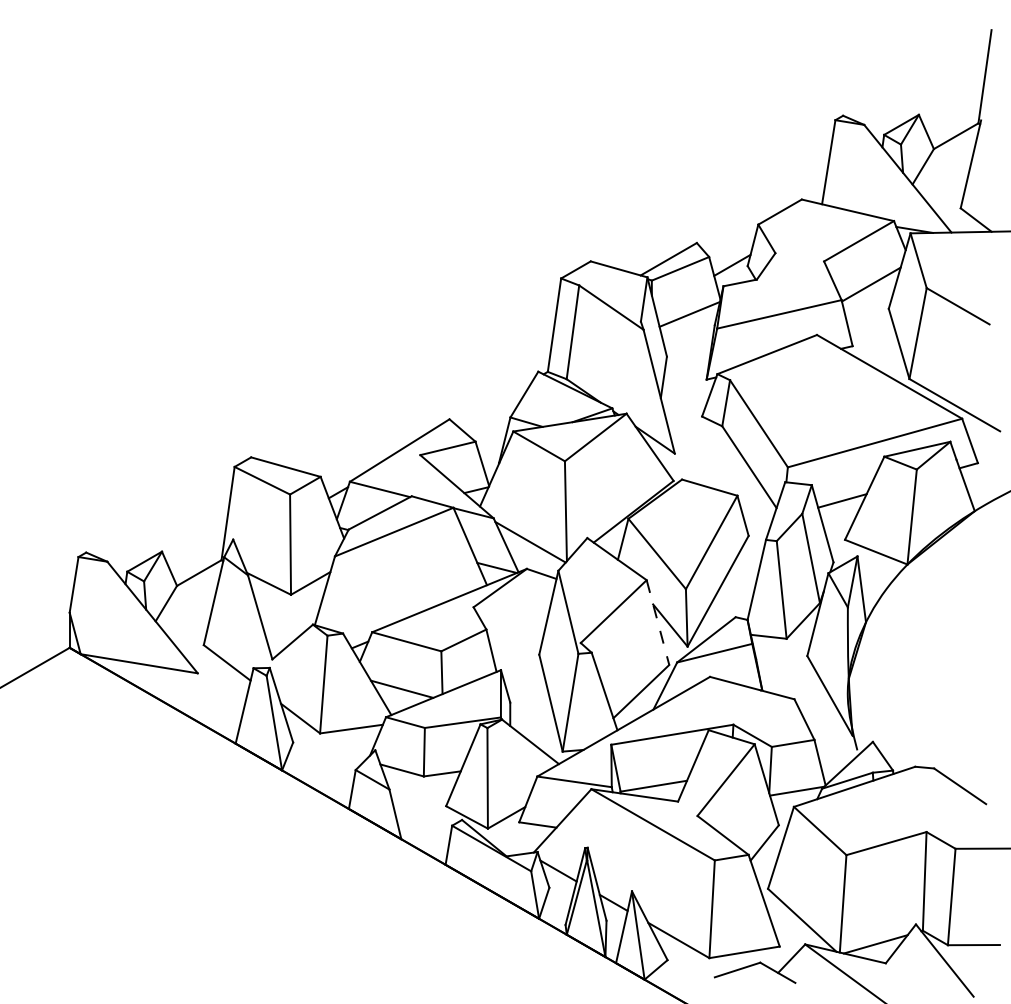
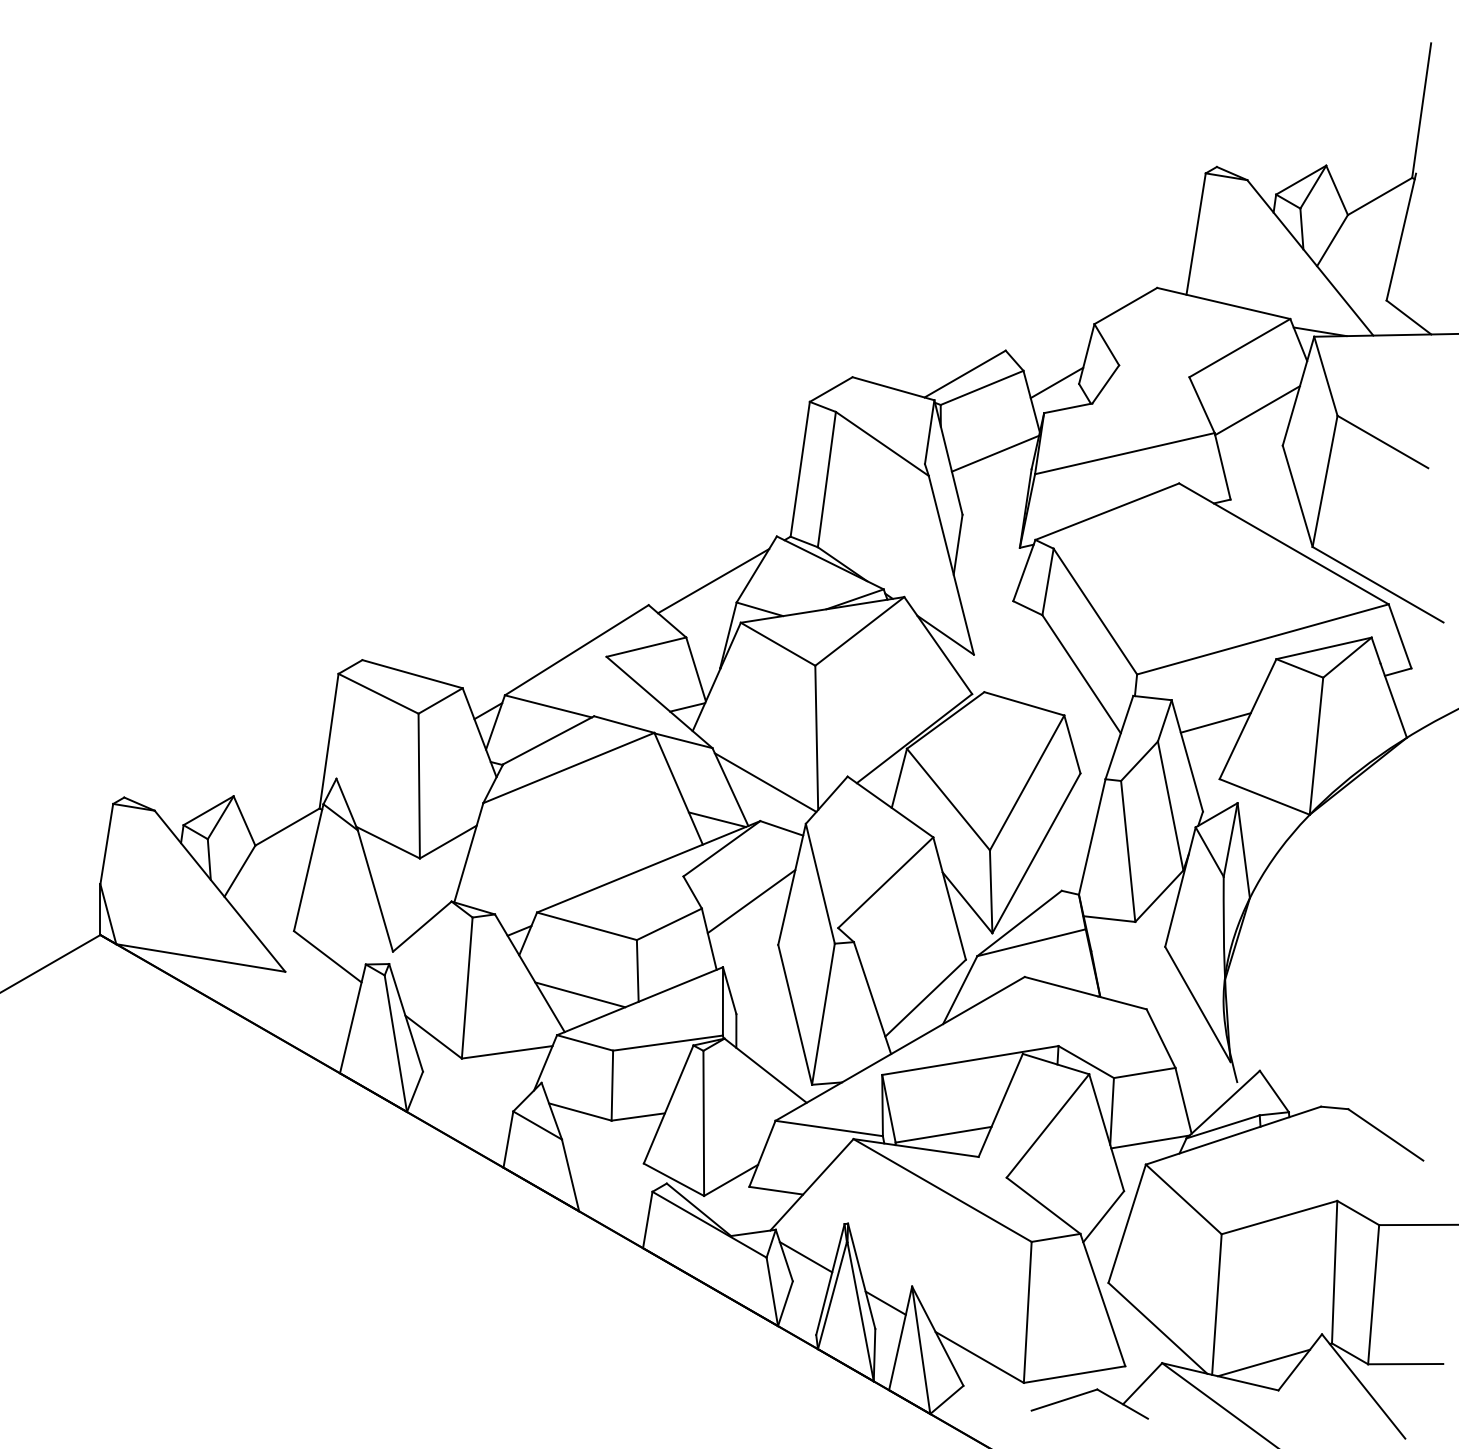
line: (494, 402) -> (713, 580), added
line: (657, 622) -> (948, 898), dashed -> solid
line: (520, 624) -> (751, 901), added

